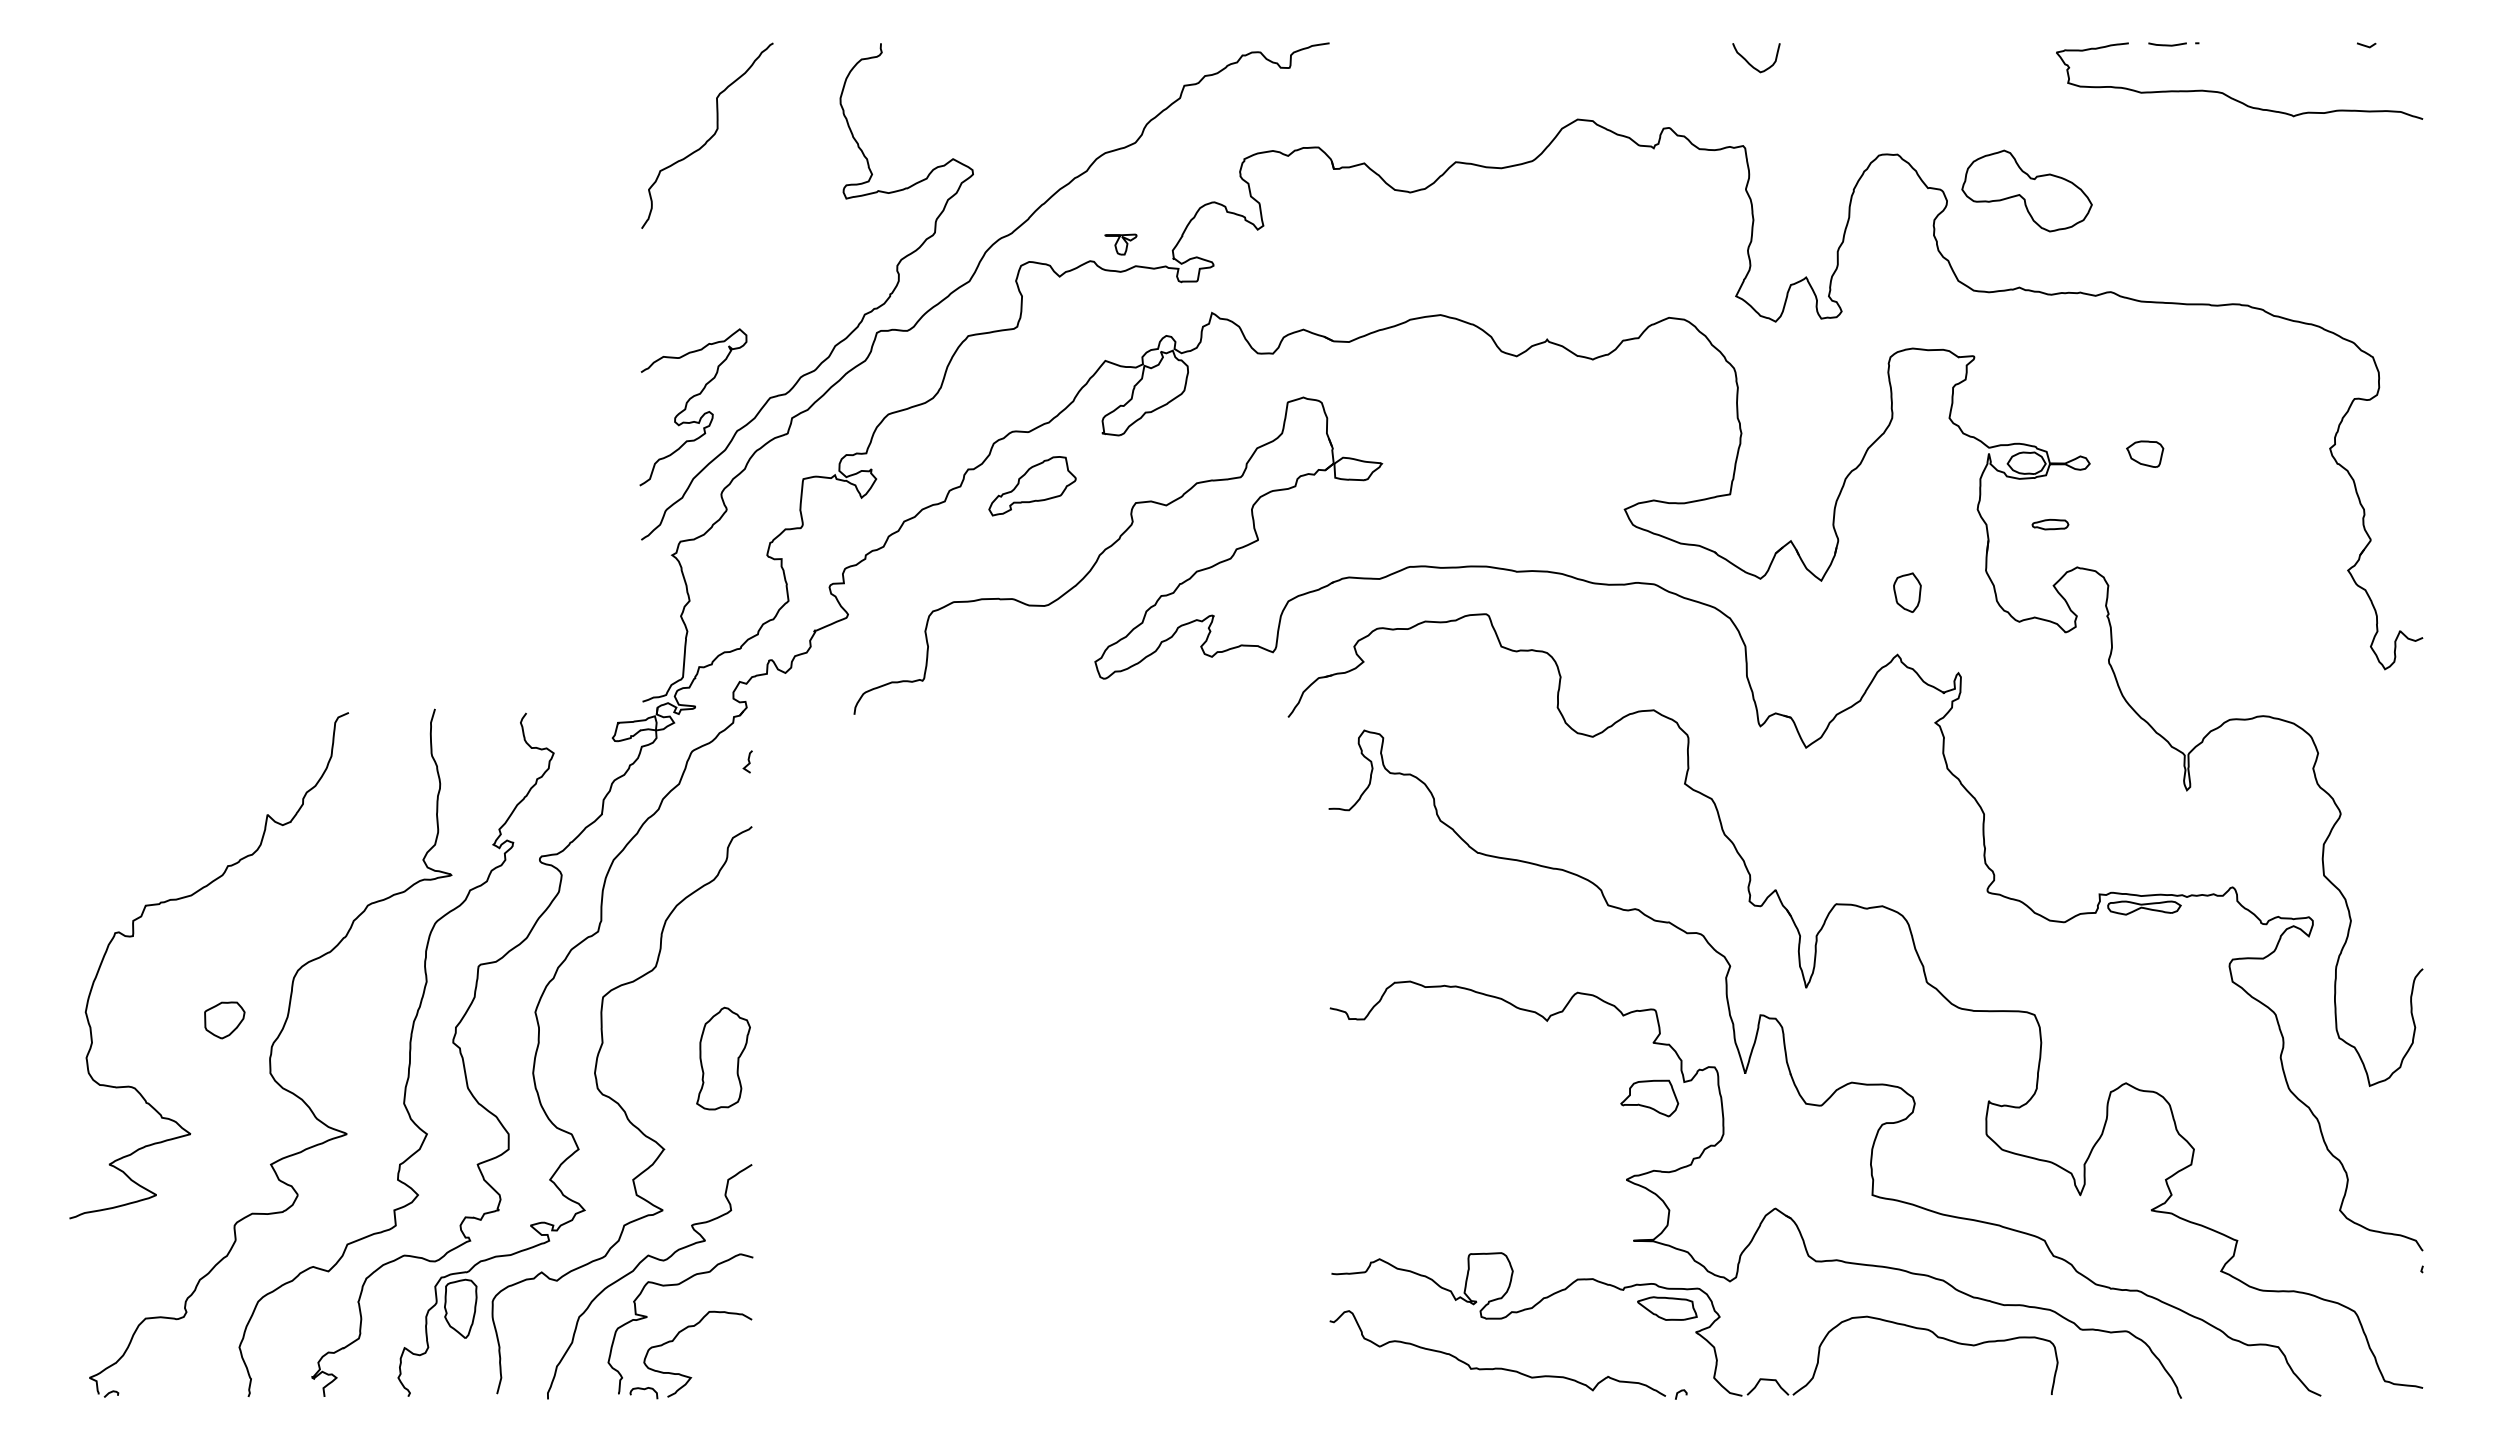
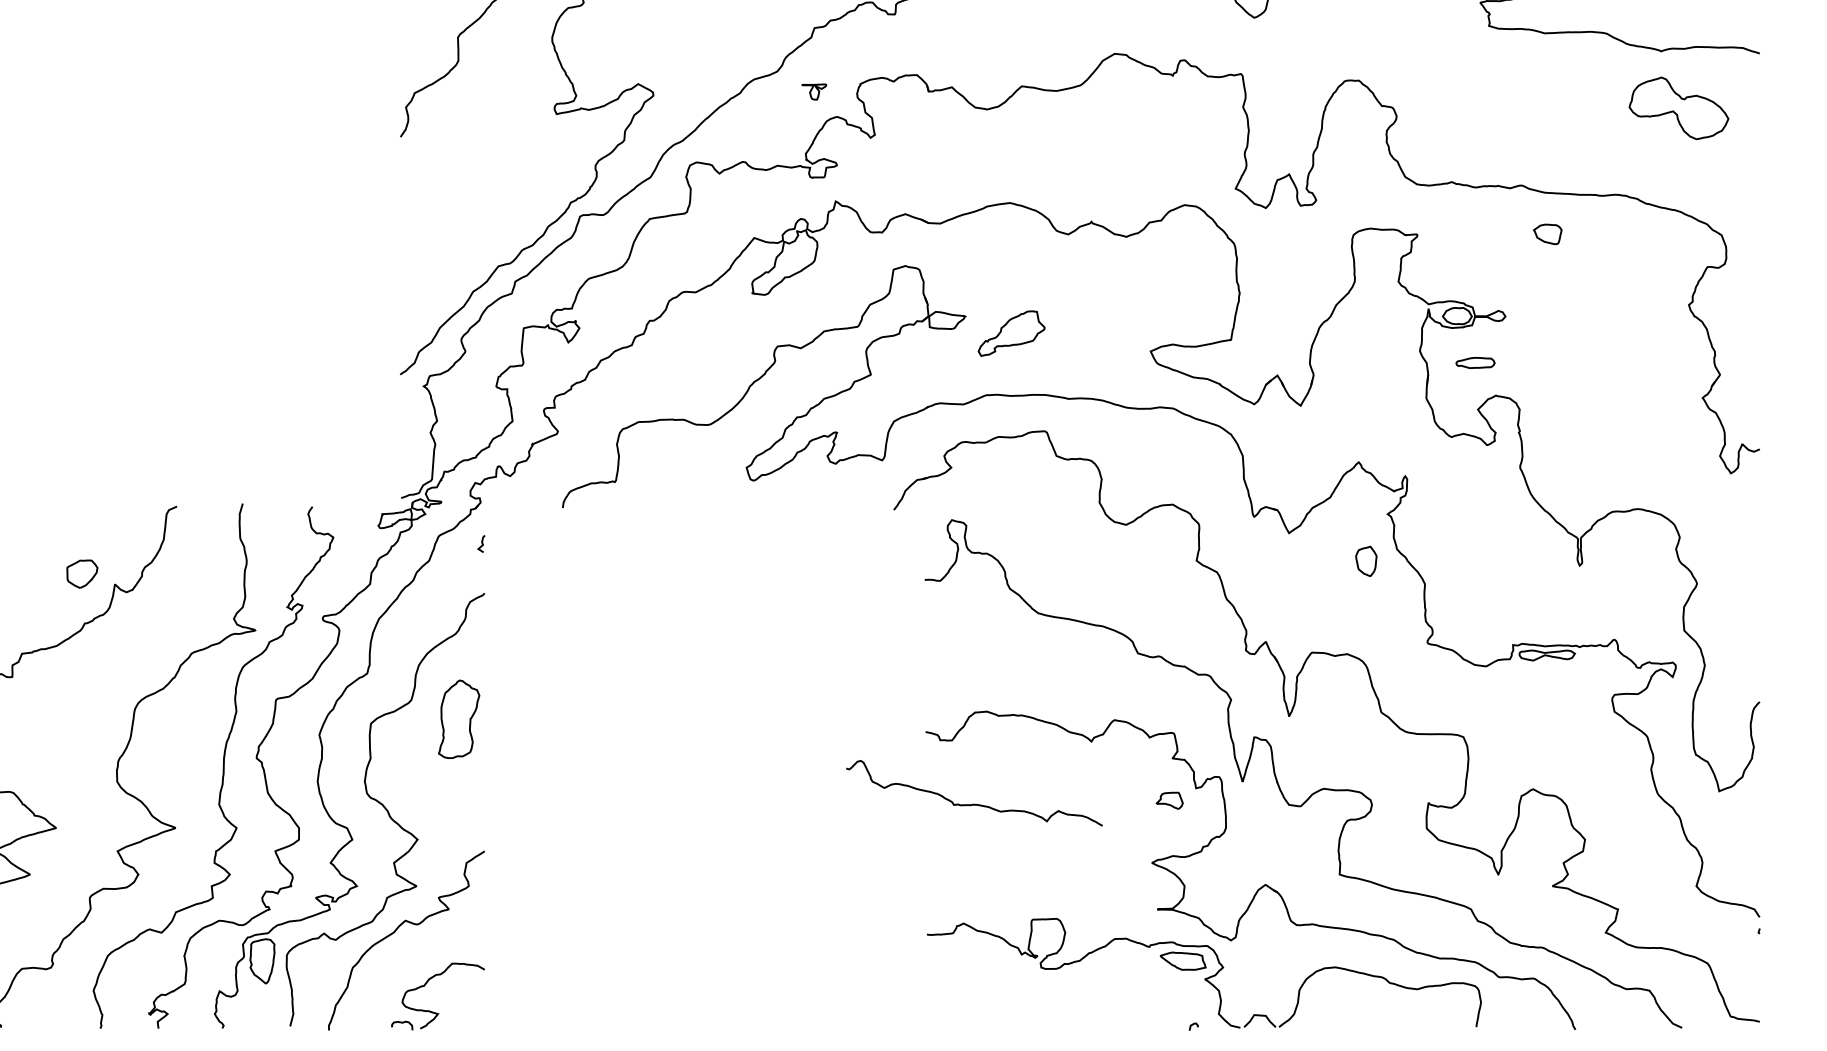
part: (2026, 190) -> (1678, 107), moved
part: (1120, 244) -> (813, 91), moved
curve: (687, 405) -> (435, 272), removed
part: (2145, 453) -> (1548, 233), moved
part: (1032, 486) -> (1011, 333), moved
part: (2050, 524) -> (1475, 362), size x1.4
part: (1907, 592) -> (1366, 561), moved
part: (224, 1020) -> (82, 574), moved
part: (723, 1058) -> (459, 719), moved
part: (1649, 1098) -> (1169, 800), size x0.6
curve: (647, 1317) -> (404, 967), removed
curve: (1497, 1367) -> (974, 803), moved

